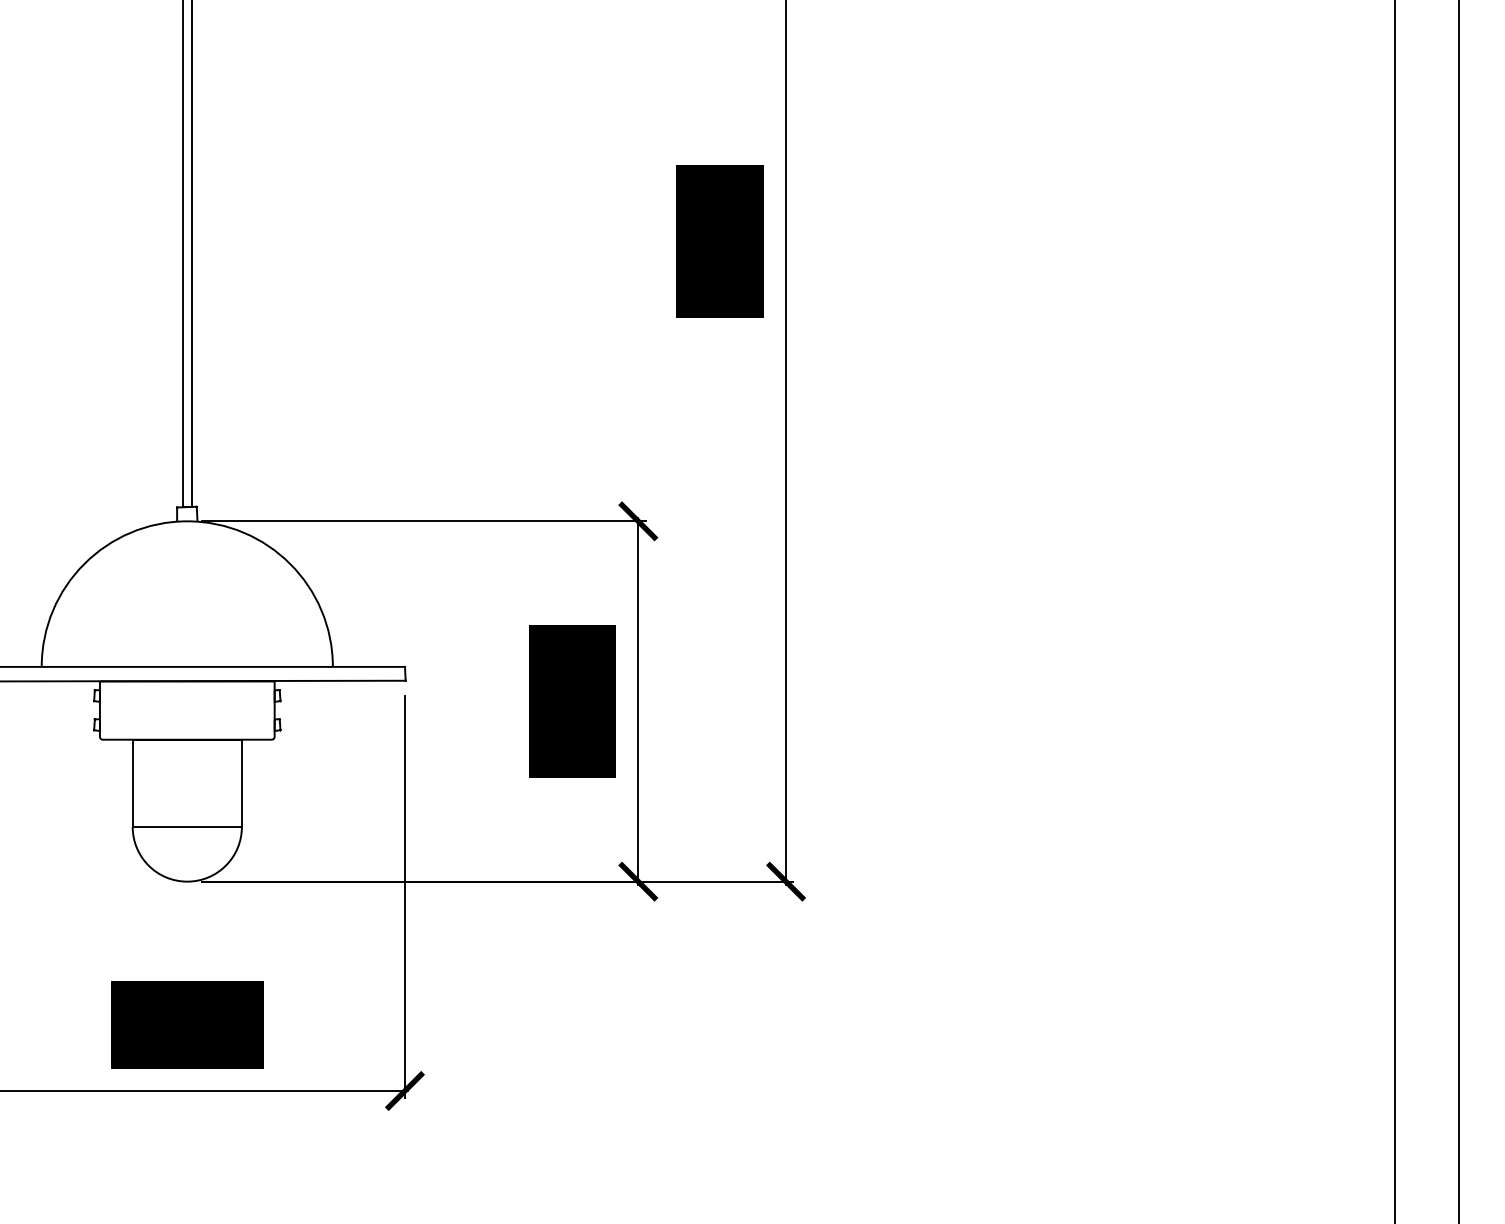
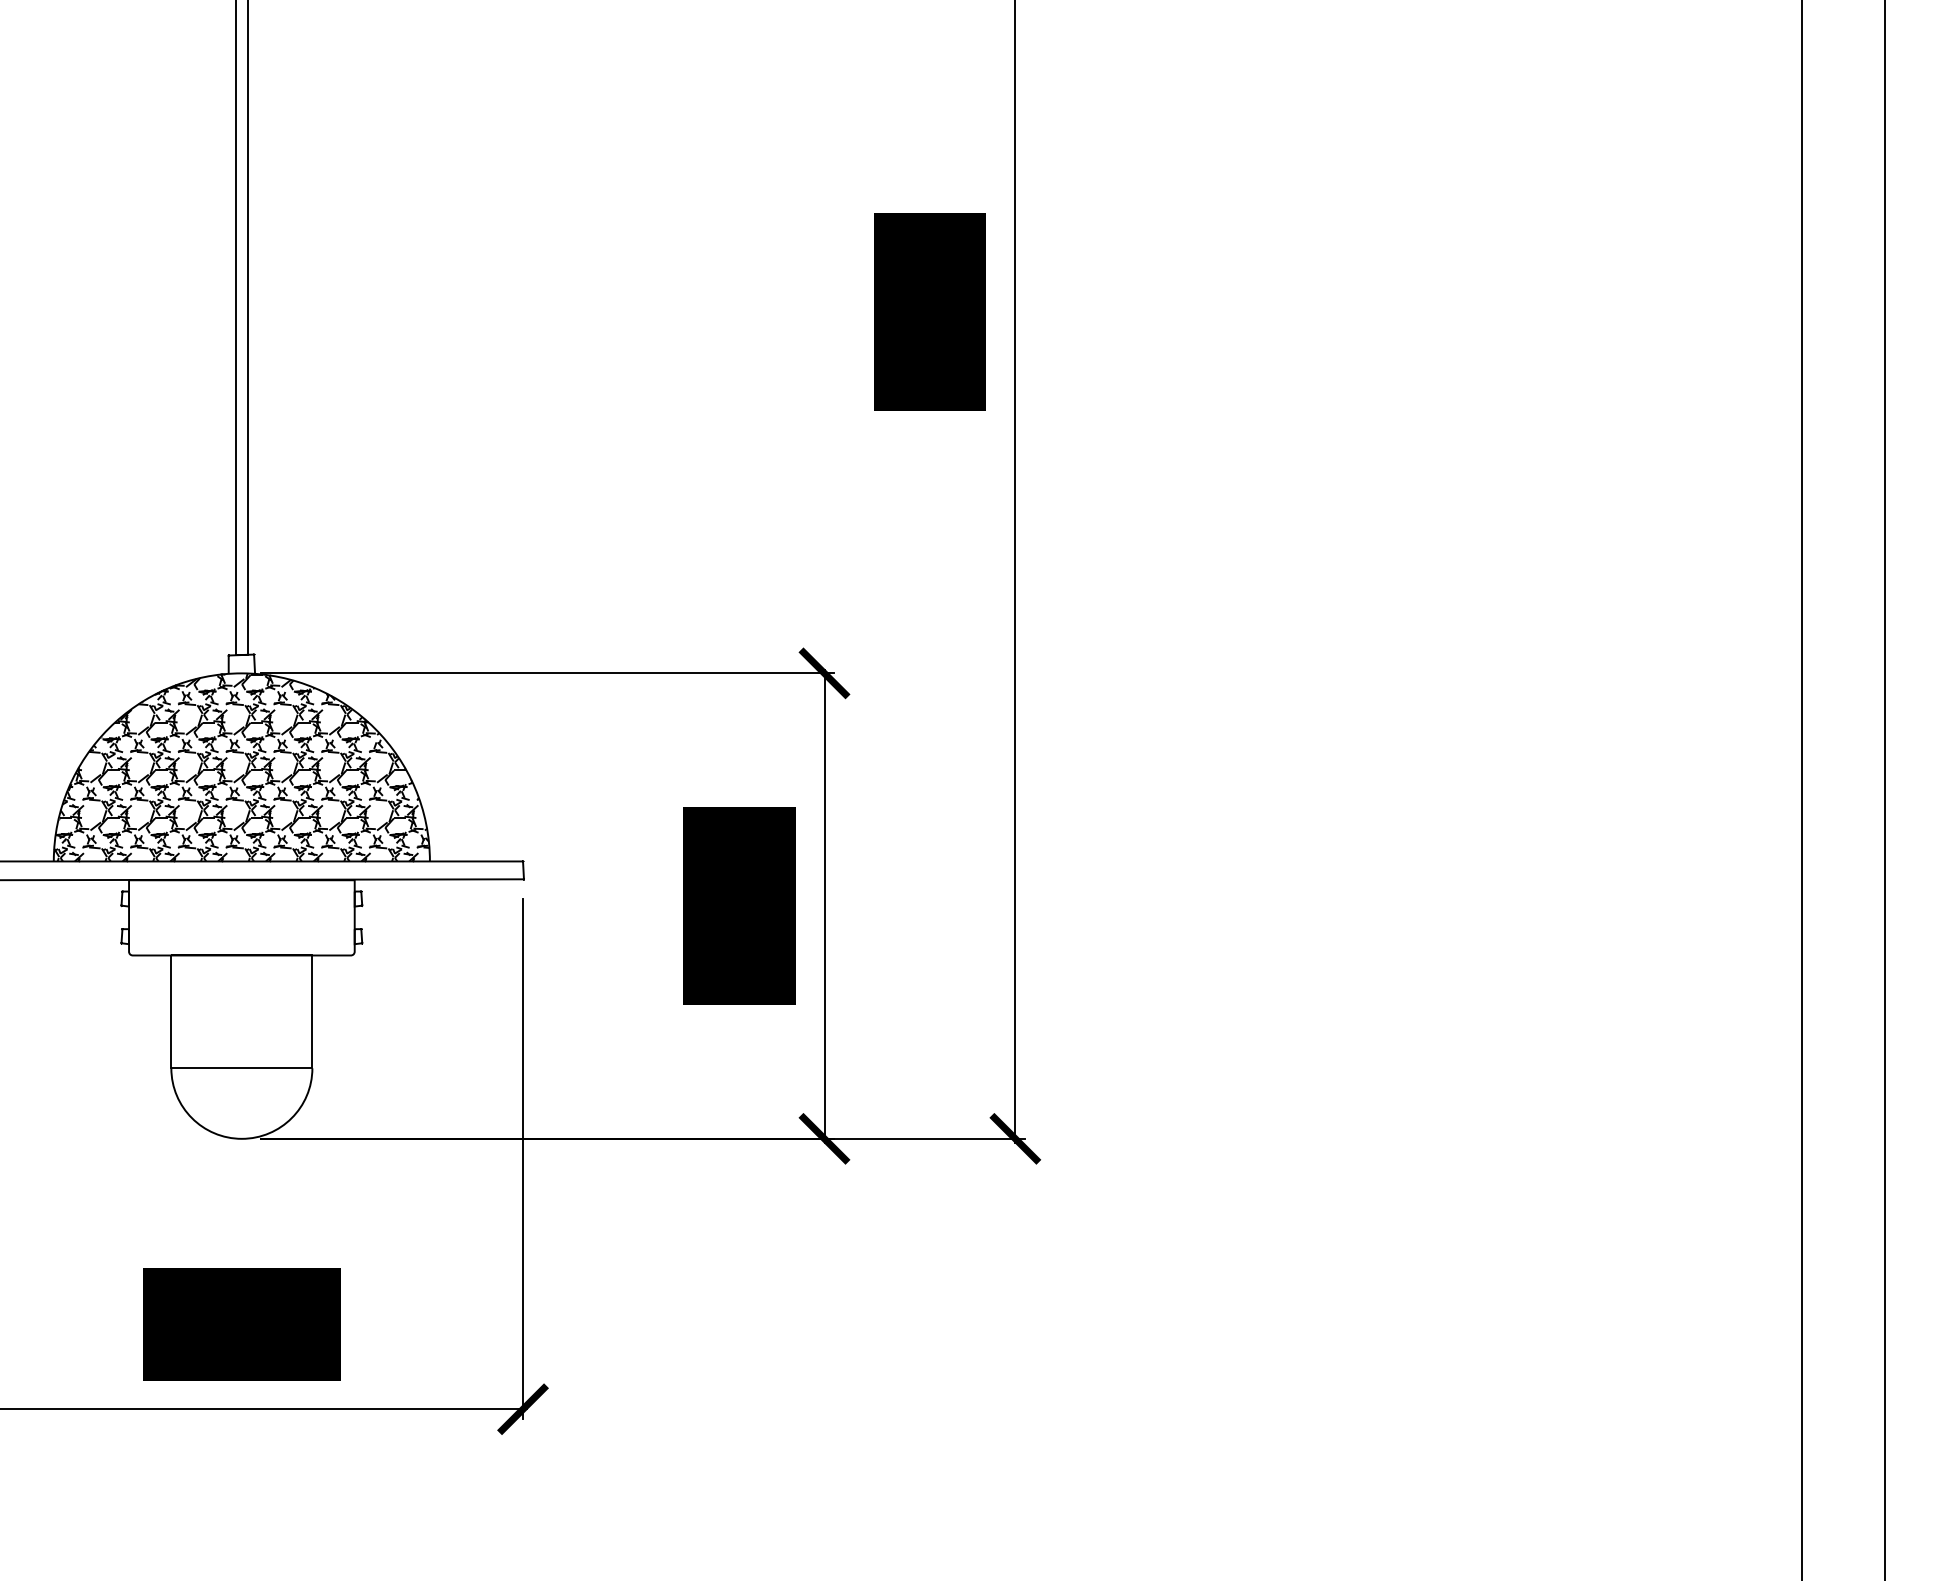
hatch: (187, 594) -> (241, 767), added

